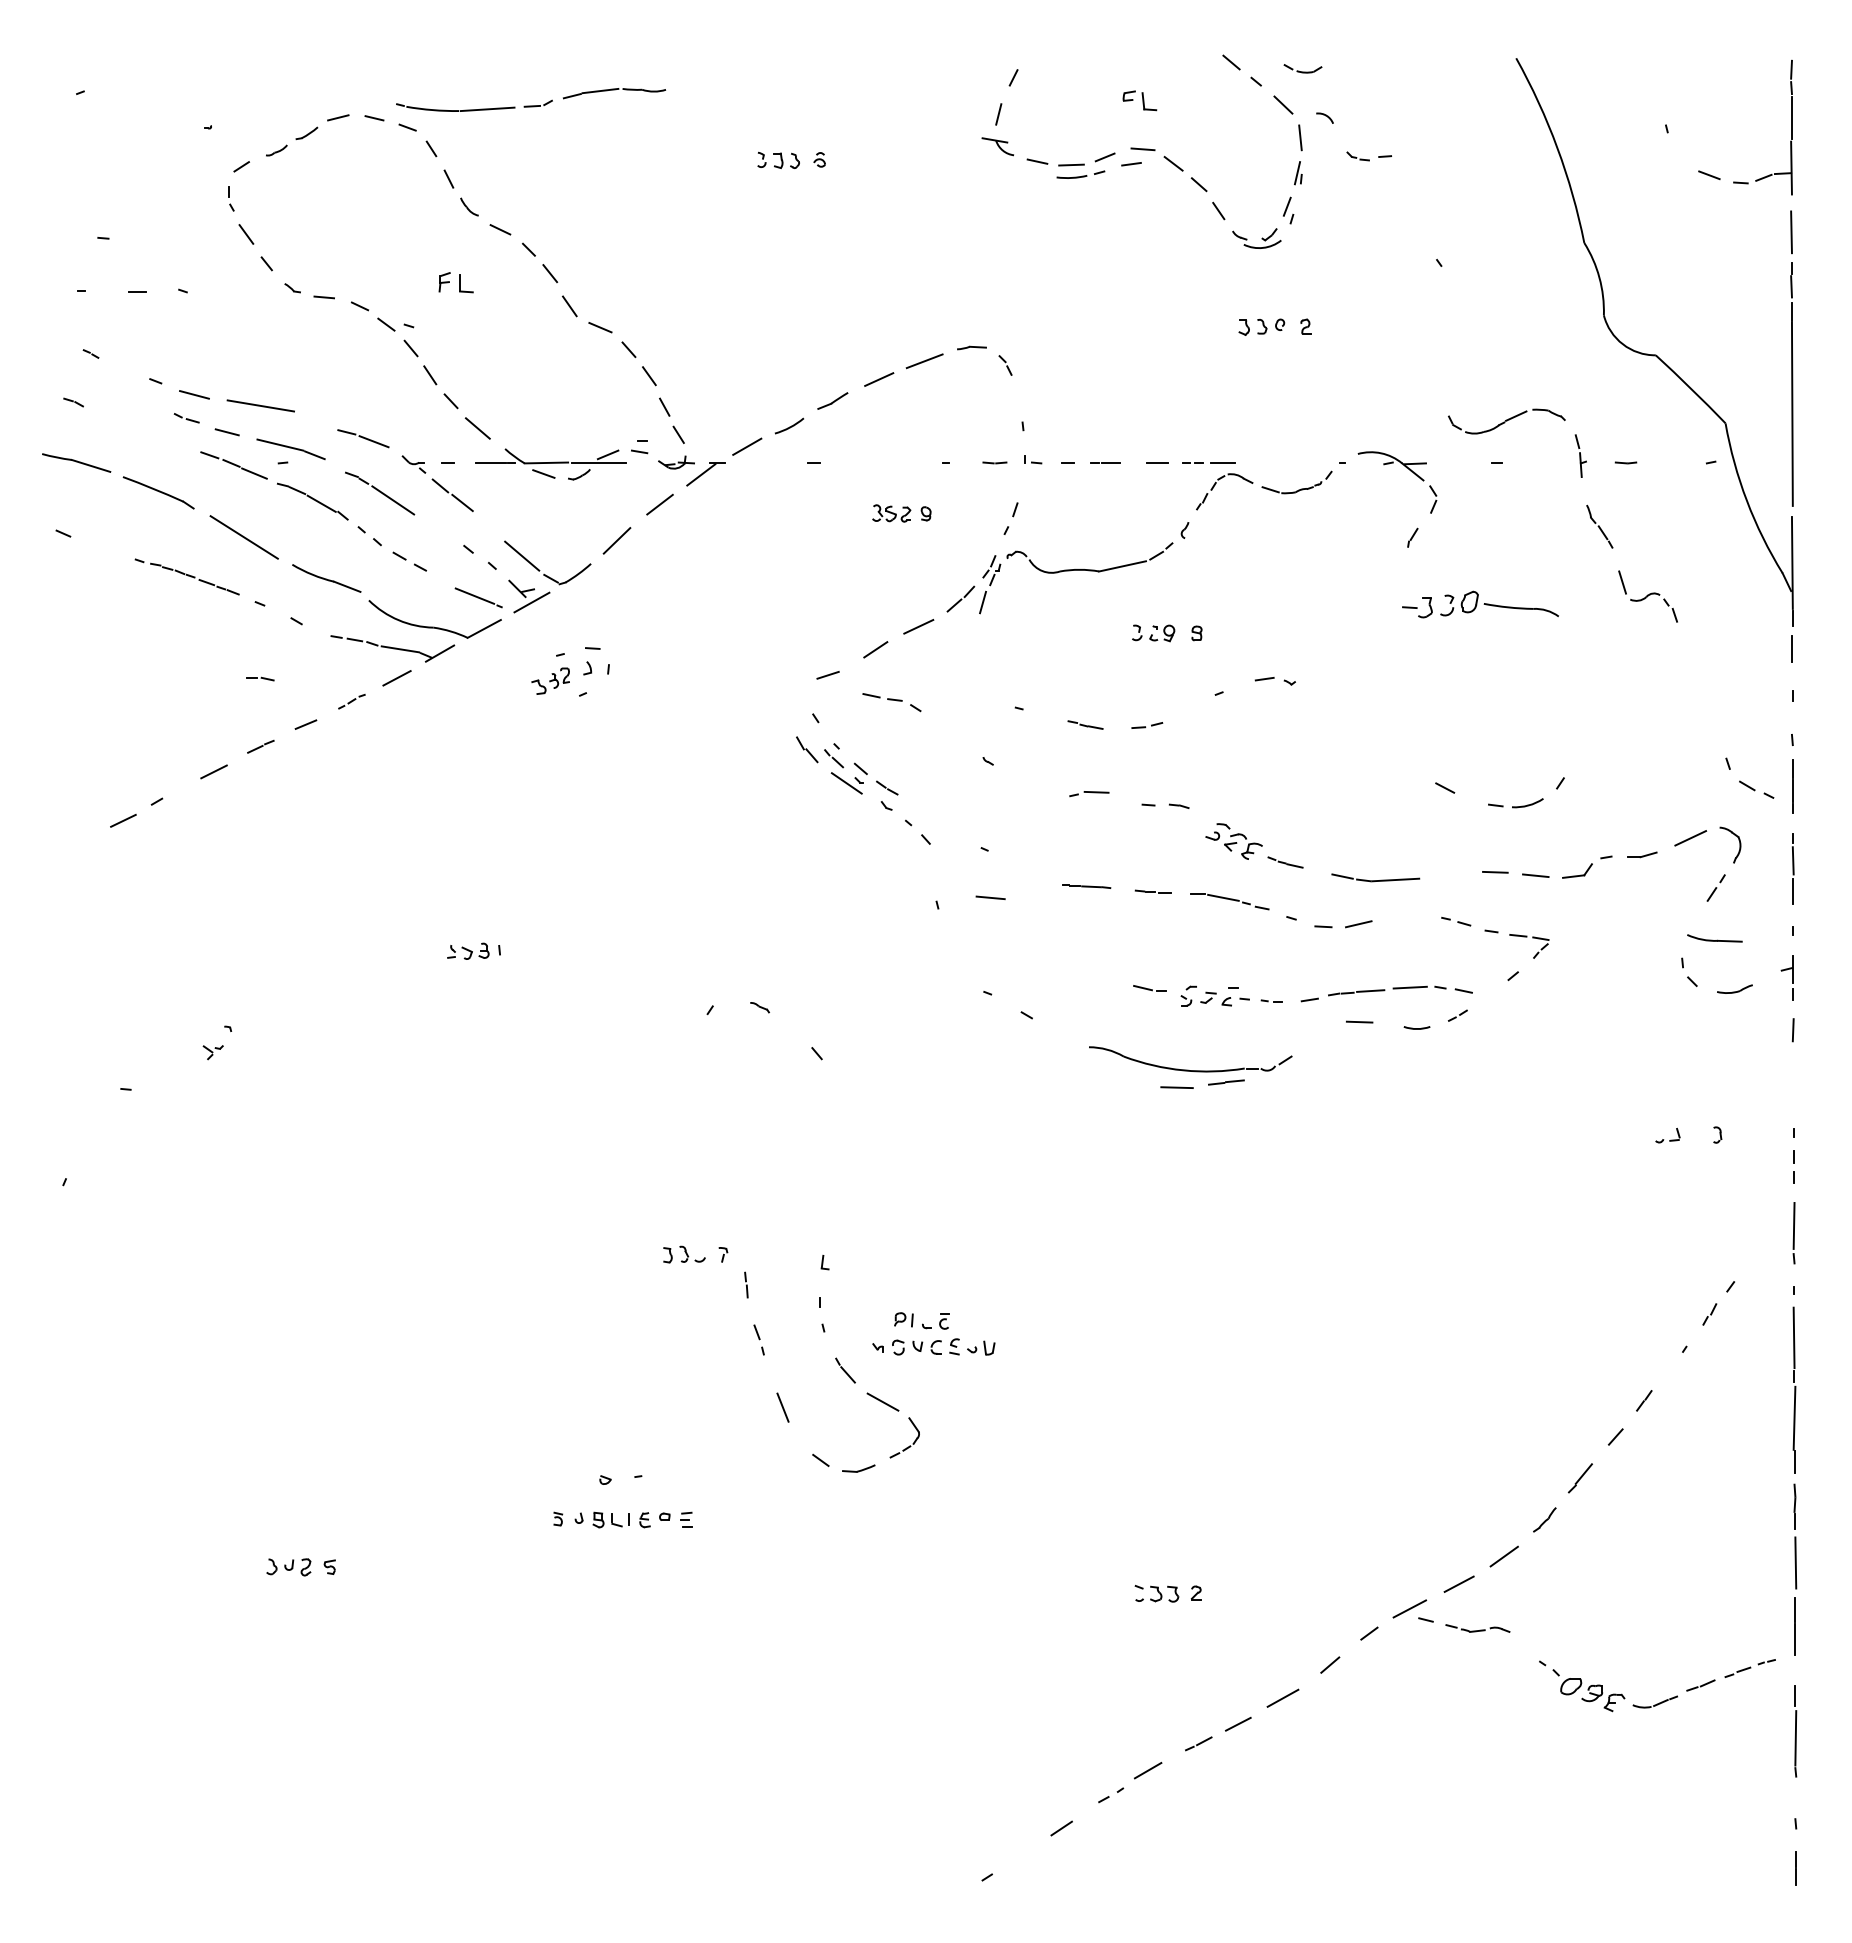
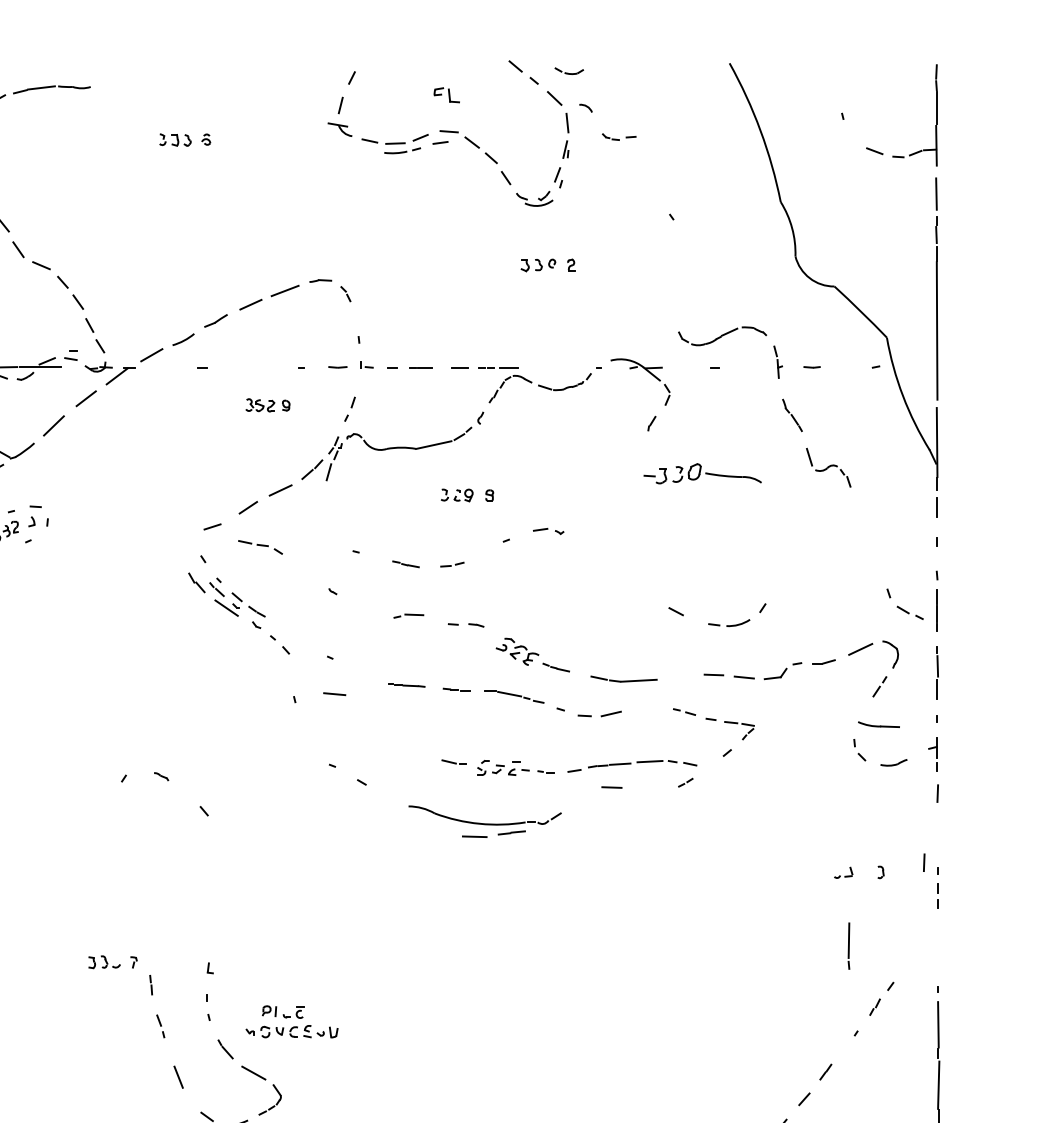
arc: (1416, 1028) -> (654, 792), removed
line: (1774, 1122) -> (923, 862), added
part: (1793, 1233) -> (848, 946), moved

